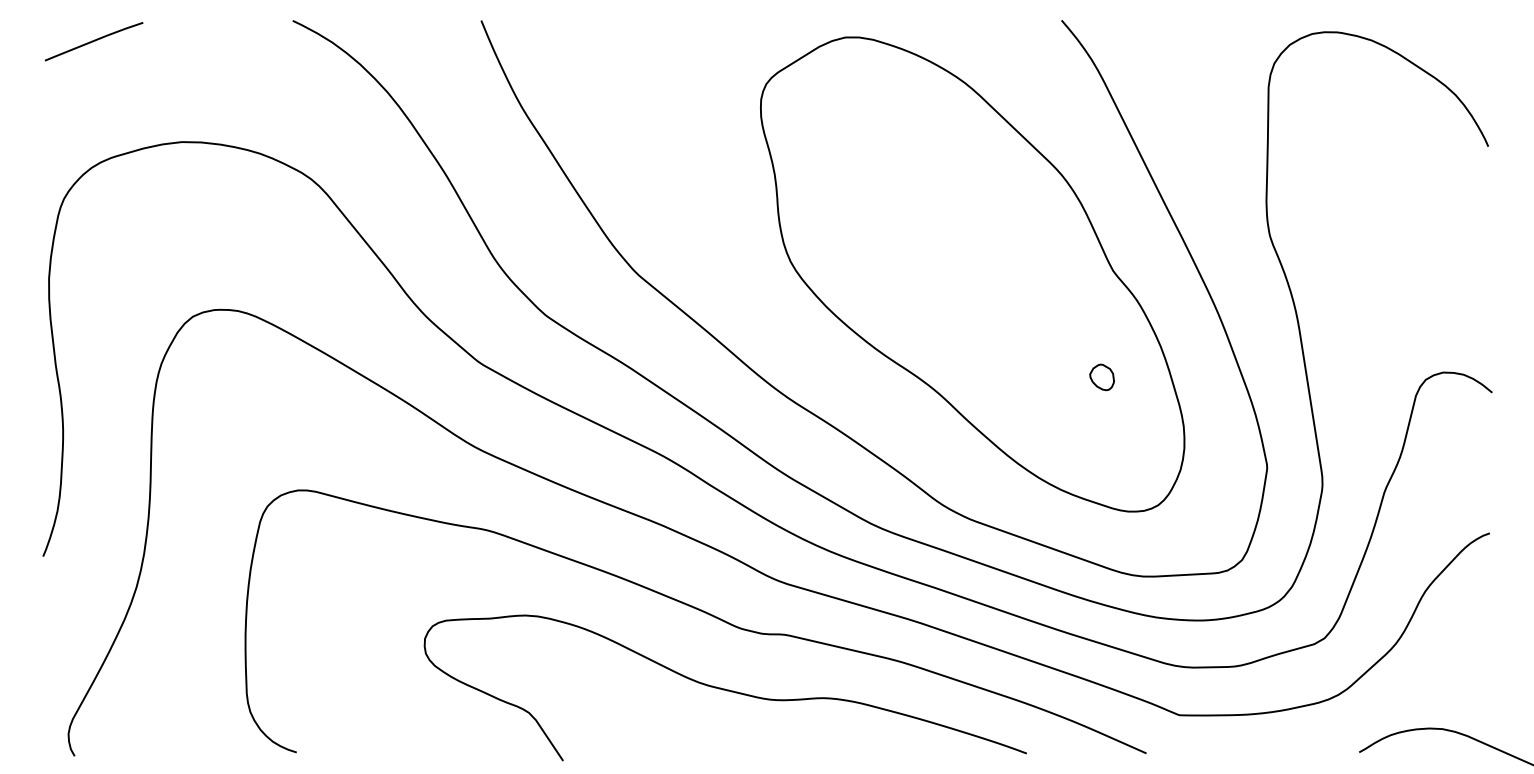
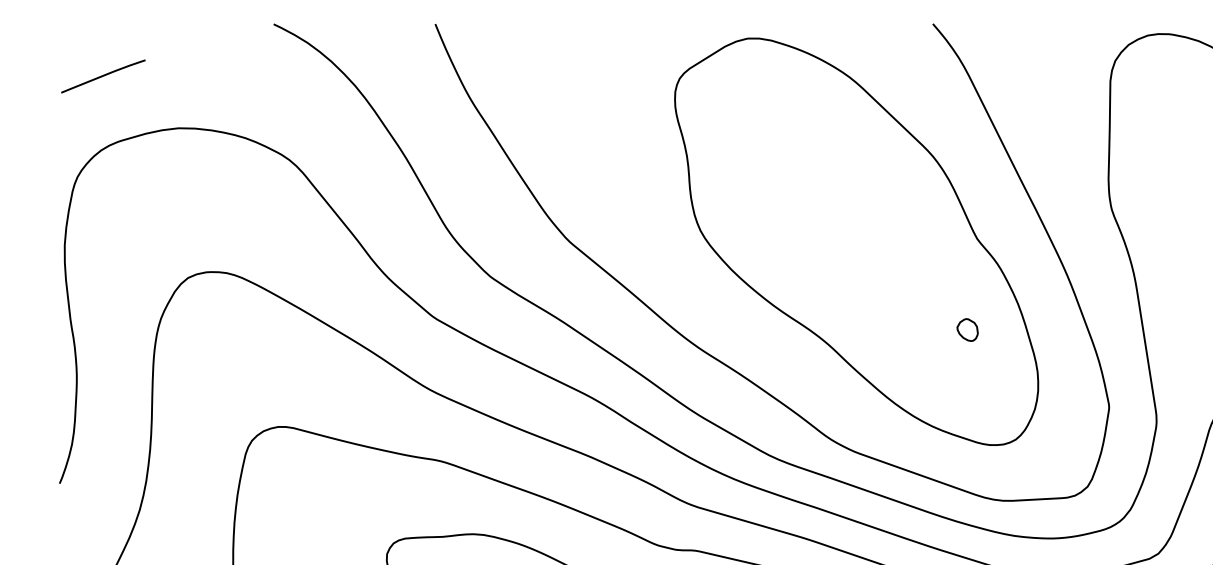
curve: (94, 41) -> (103, 76), moved

